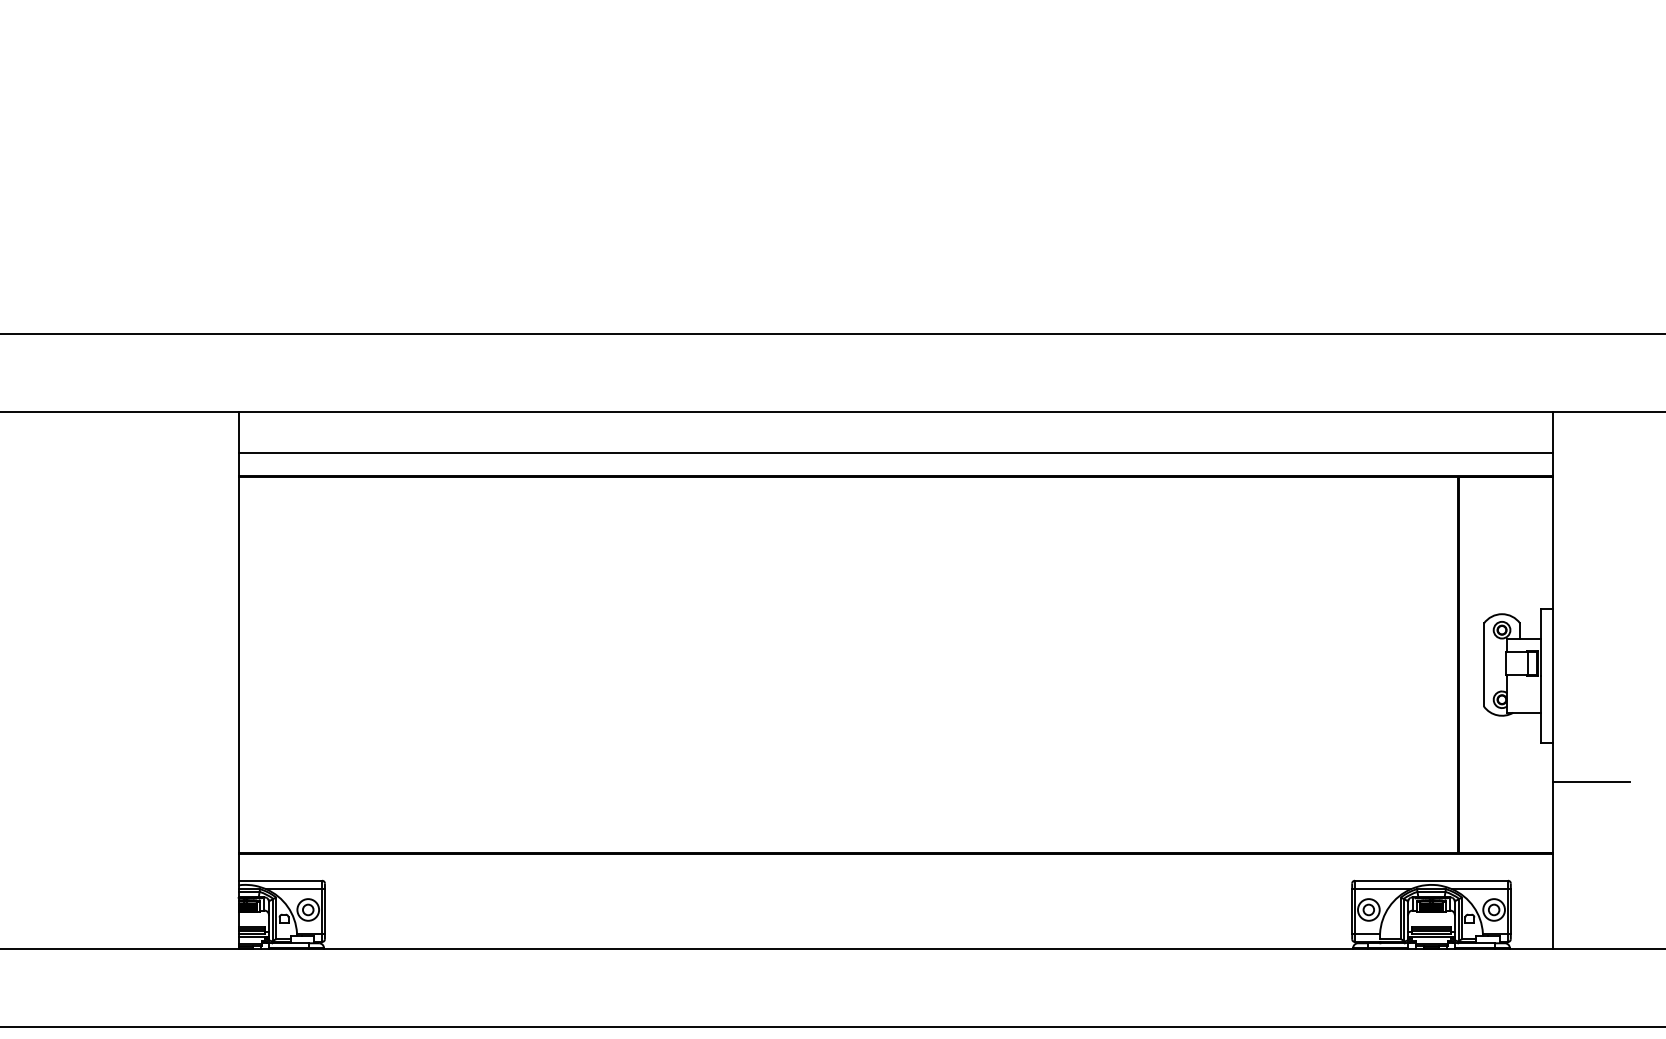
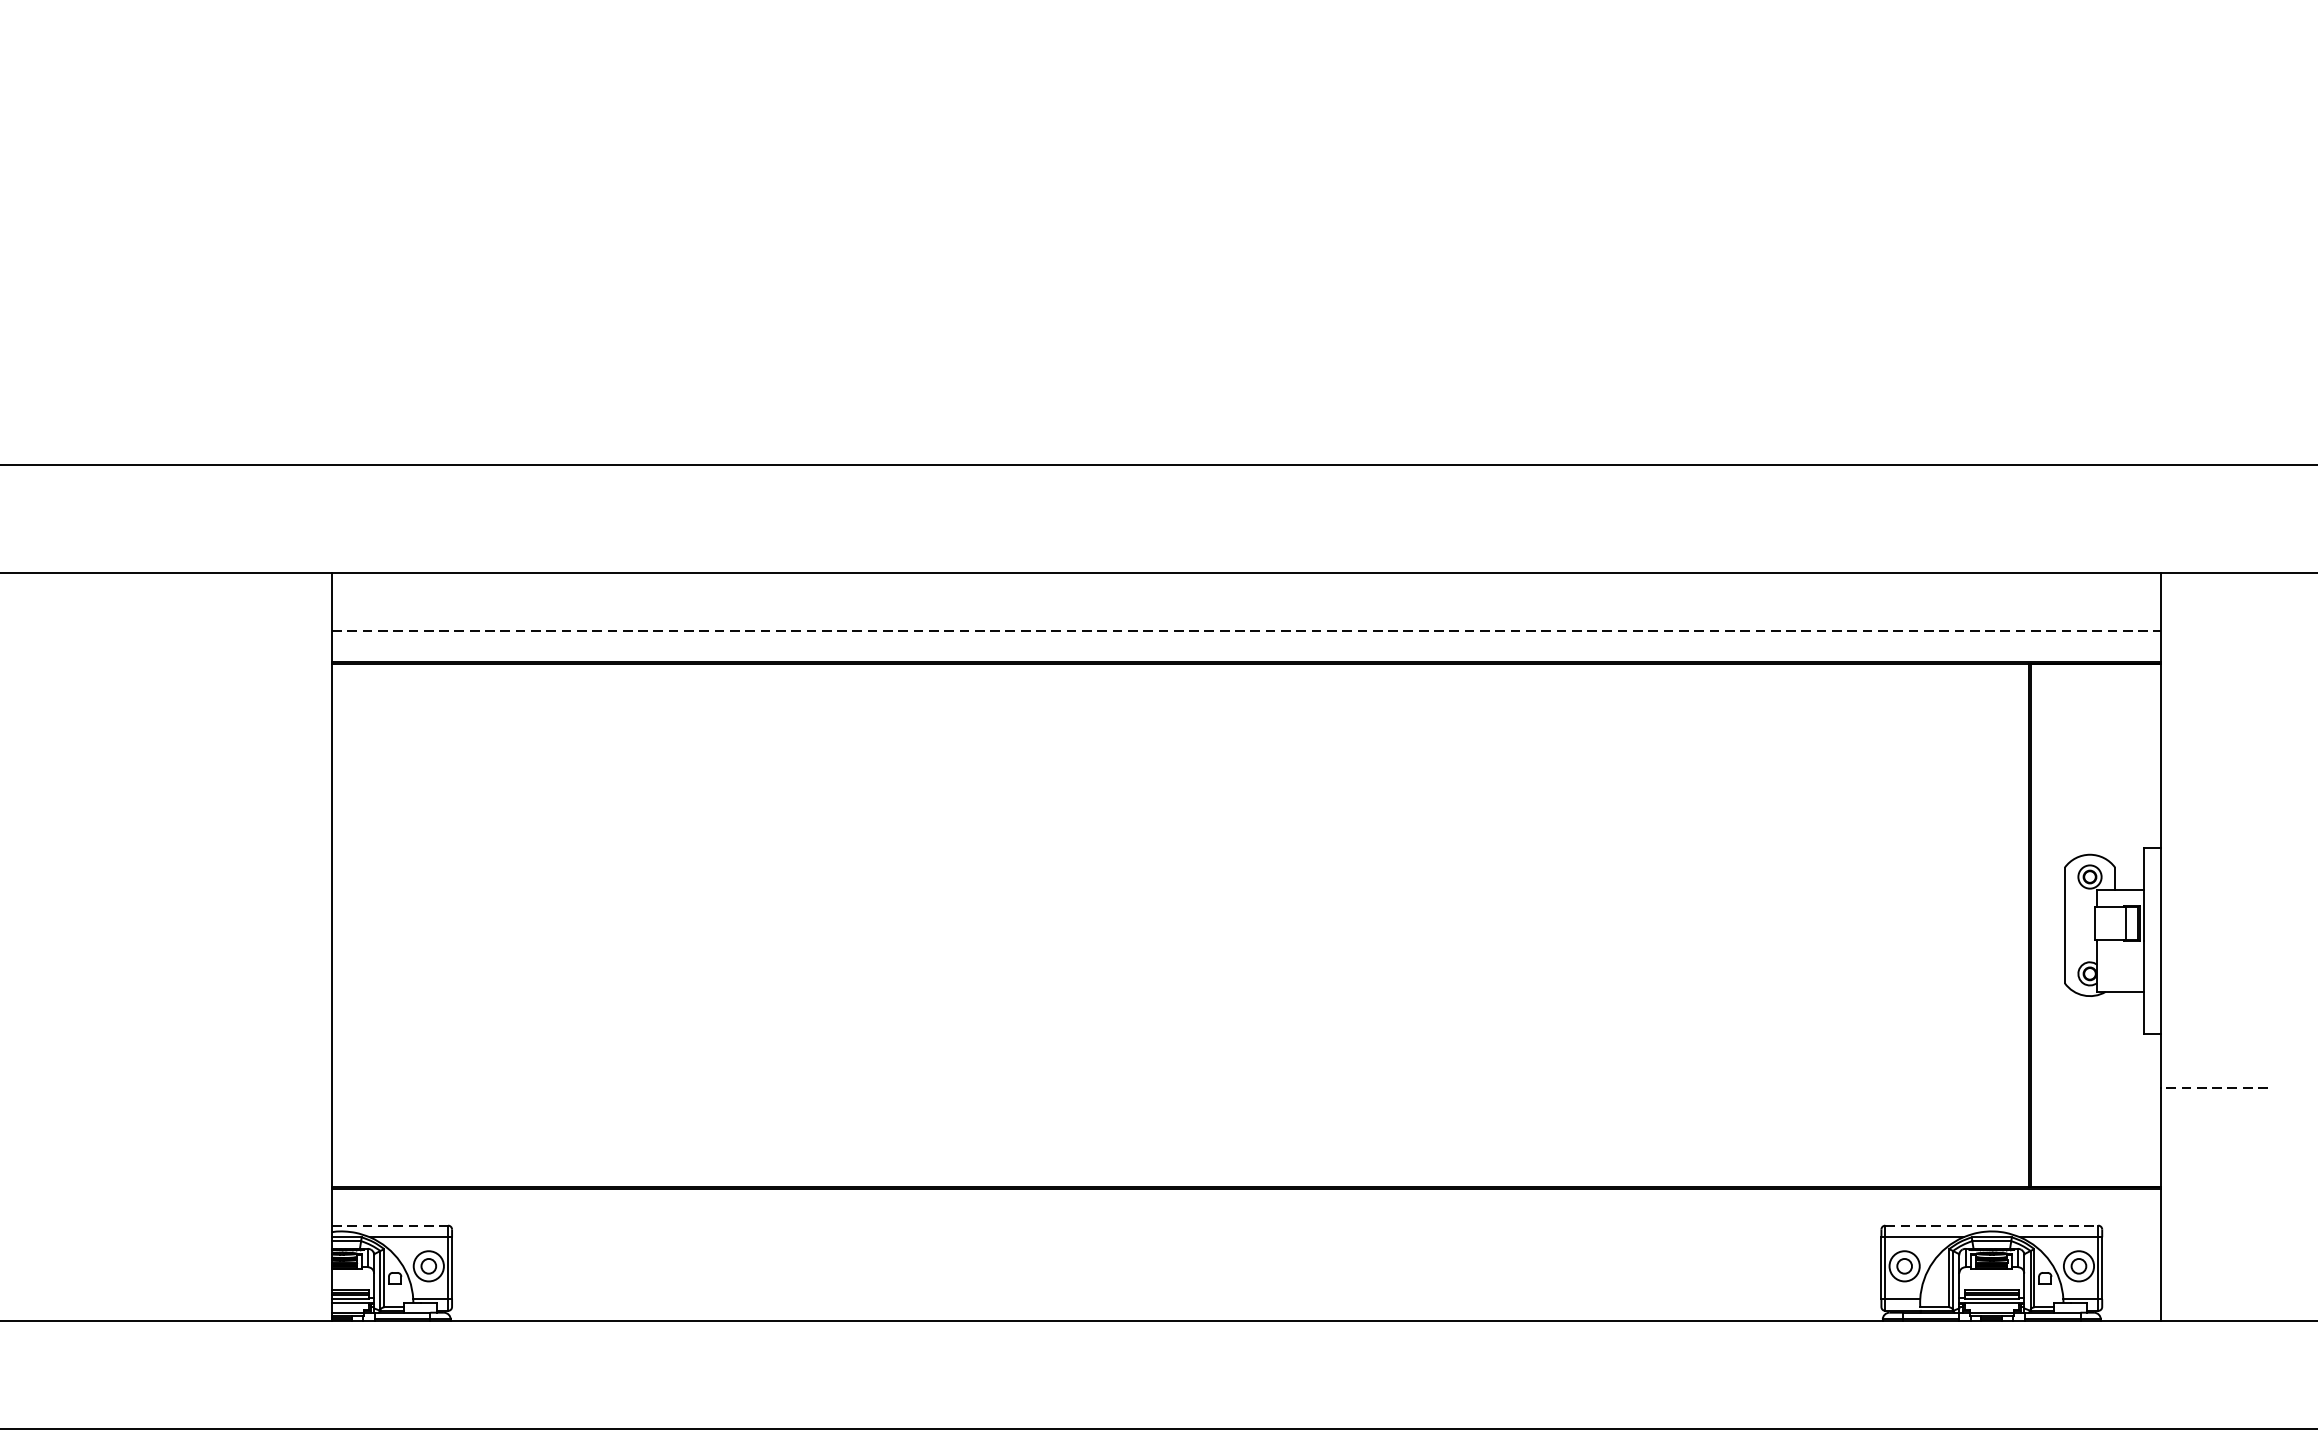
line: (896, 453) -> (1247, 631), solid -> dashed
line: (1591, 781) -> (2214, 1087), solid -> dashed
line: (280, 880) -> (390, 1225), solid -> dashed
line: (1431, 880) -> (1991, 1225), solid -> dashed

